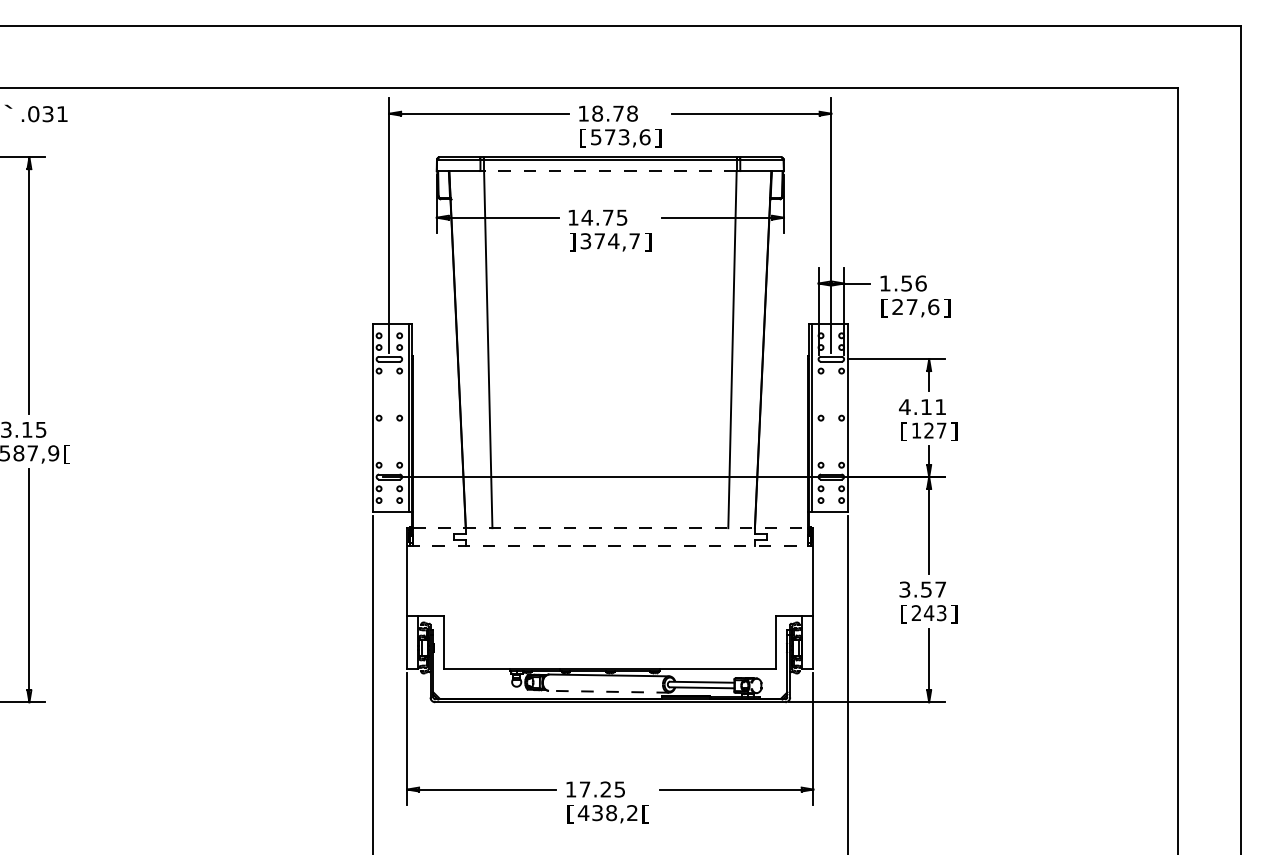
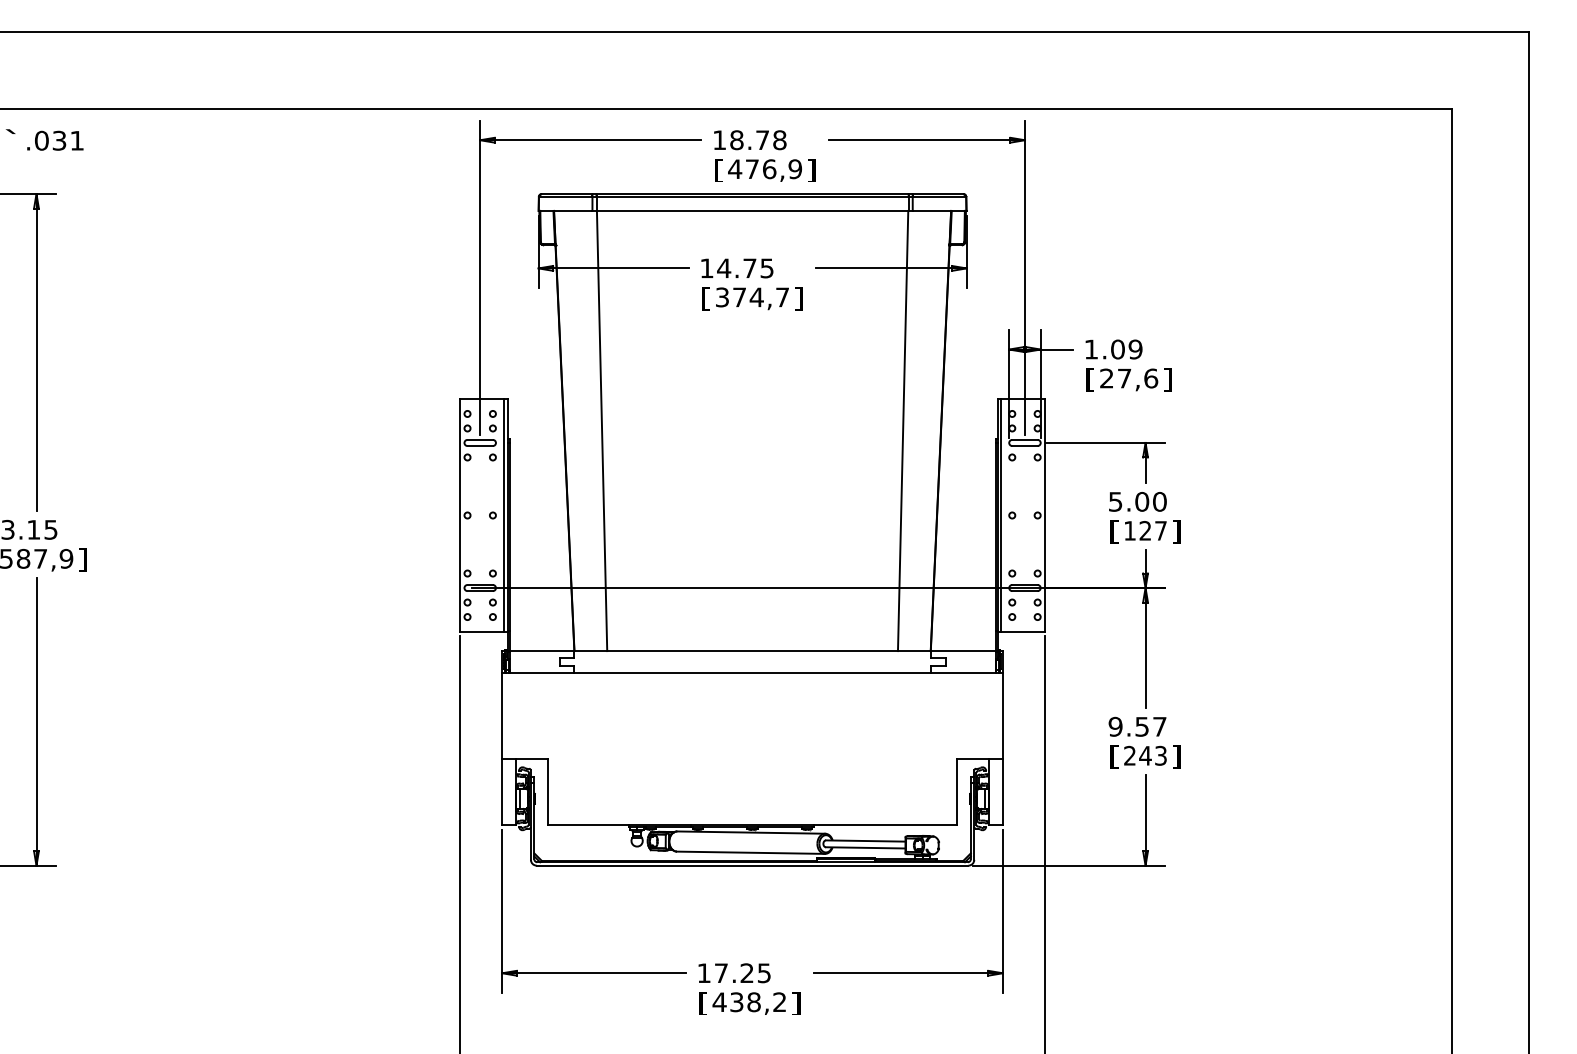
text: (620, 137) -> (765, 169), 573,6 -> 476,9
line: (610, 171) -> (752, 211), dashed -> solid
text: (572, 242) -> (705, 298), ] -> [
text: (913, 283) -> (1126, 349), 1.56 -> 1.09
text: (922, 407) -> (1137, 502), 4.11 -> 5.00
text: (67, 454) -> (83, 560), [ -> ]
line: (610, 528) -> (752, 651), dashed -> solid
line: (610, 545) -> (752, 672), dashed -> solid
text: (904, 589) -> (1115, 726), 3.57 -> 9.57
line: (608, 691) -> (750, 852), dashed -> solid
text: (645, 814) -> (795, 1004), [ -> ]

